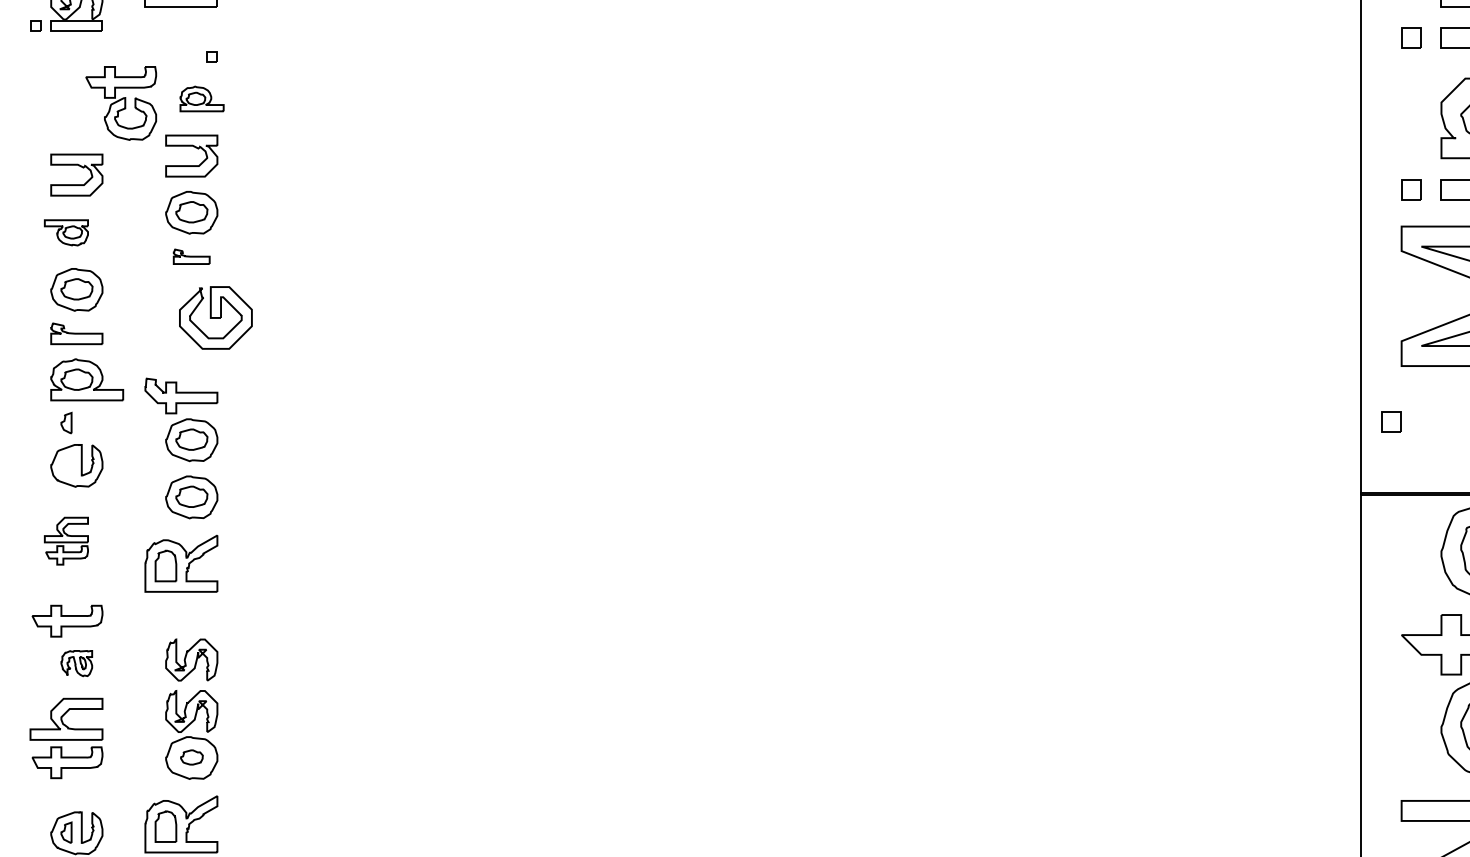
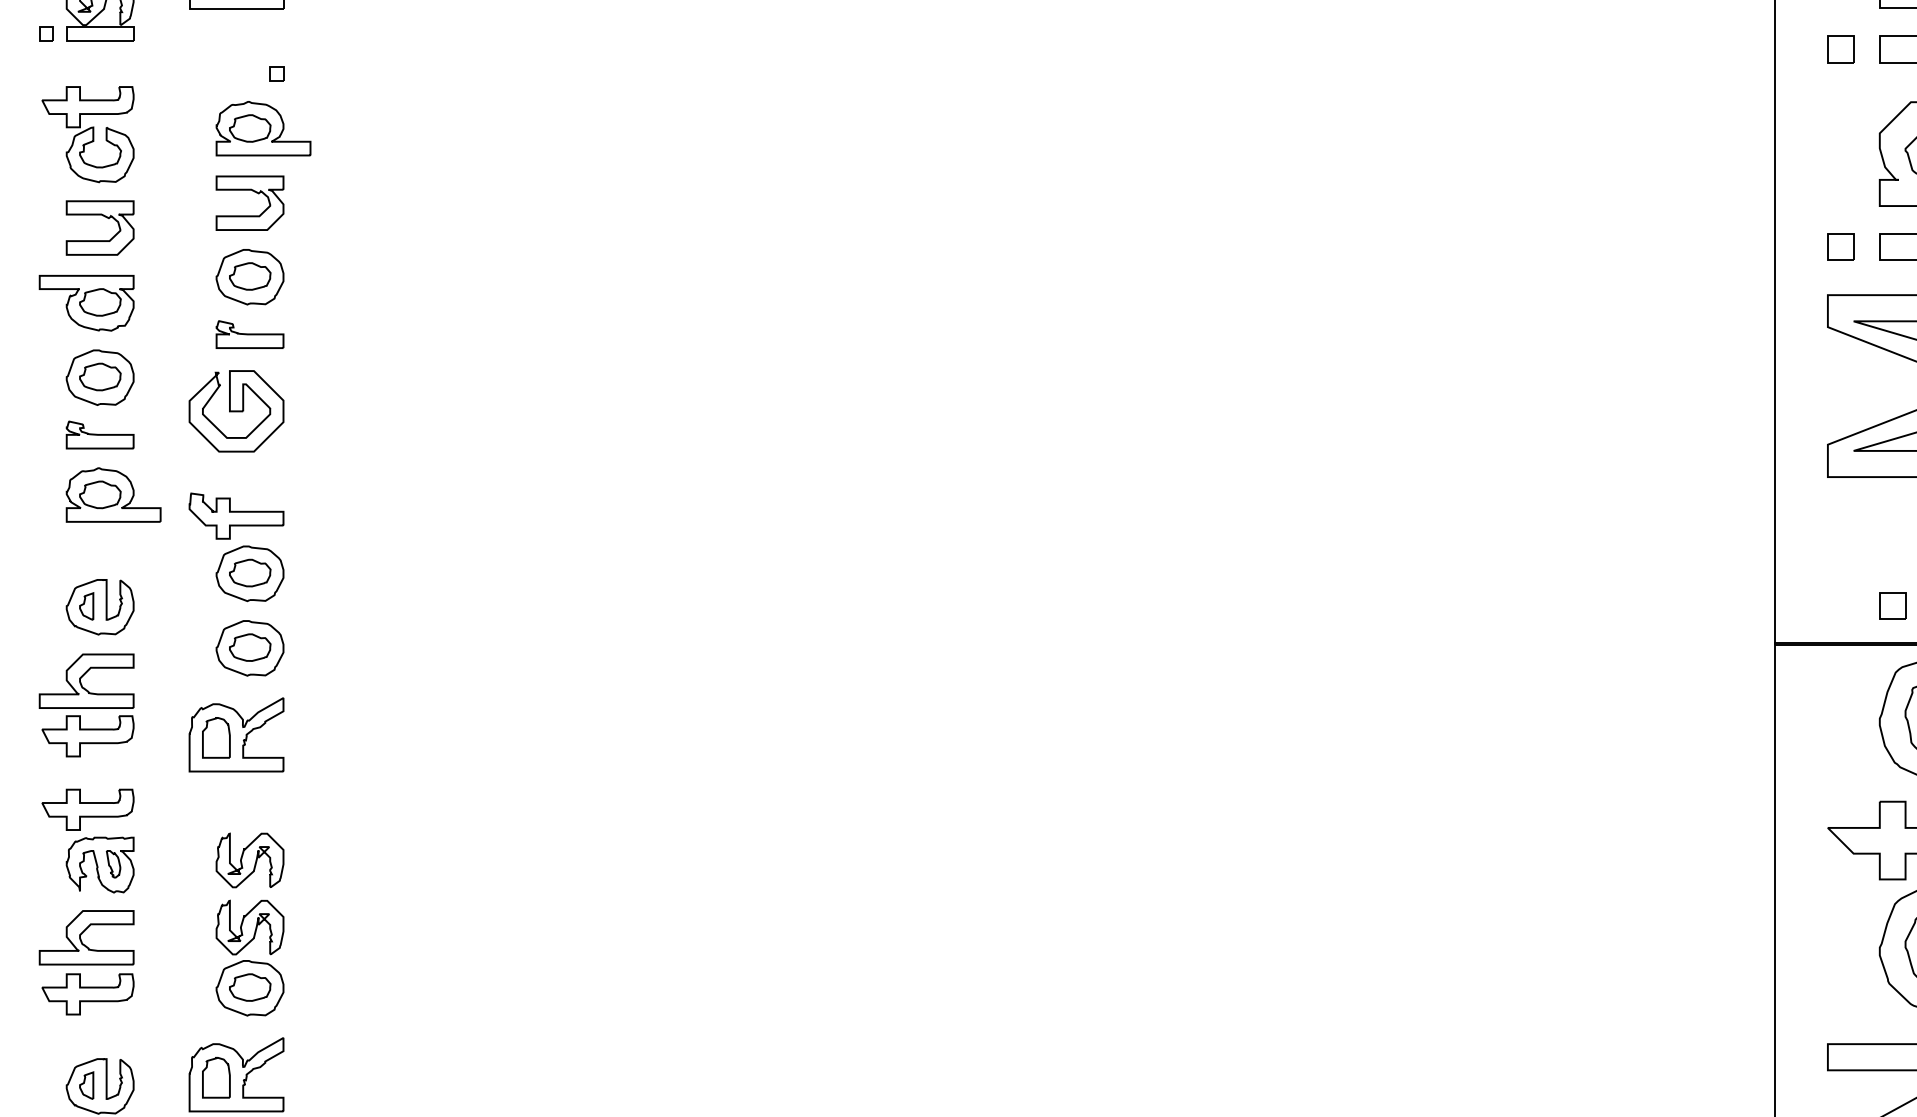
part: (202, 98) -> (263, 128), size x1.67
part: (120, 103) -> (87, 134), moved
part: (66, 232) -> (86, 303), size x1.67
part: (191, 256) -> (249, 334), size x1.43
part: (215, 318) -> (236, 411), moved
part: (1391, 421) -> (1892, 605), moved
part: (66, 423) -> (86, 606), moved
part: (66, 541) -> (86, 705), size x1.67
part: (76, 663) -> (99, 864), size x1.67
part: (192, 757) -> (250, 987), size x1.43

